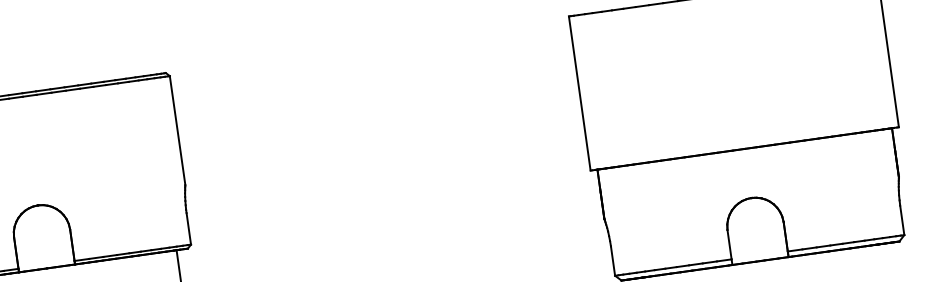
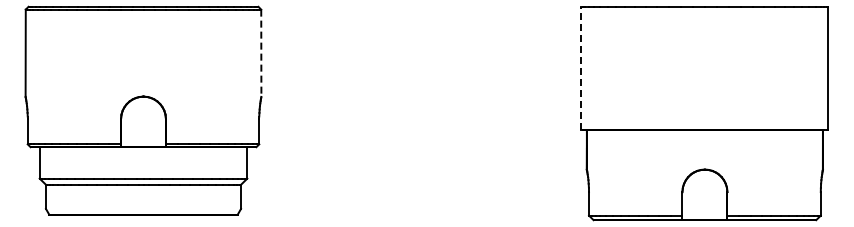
line: (579, 93) -> (581, 68), solid -> dashed
line: (177, 130) -> (261, 53), solid -> dashed

